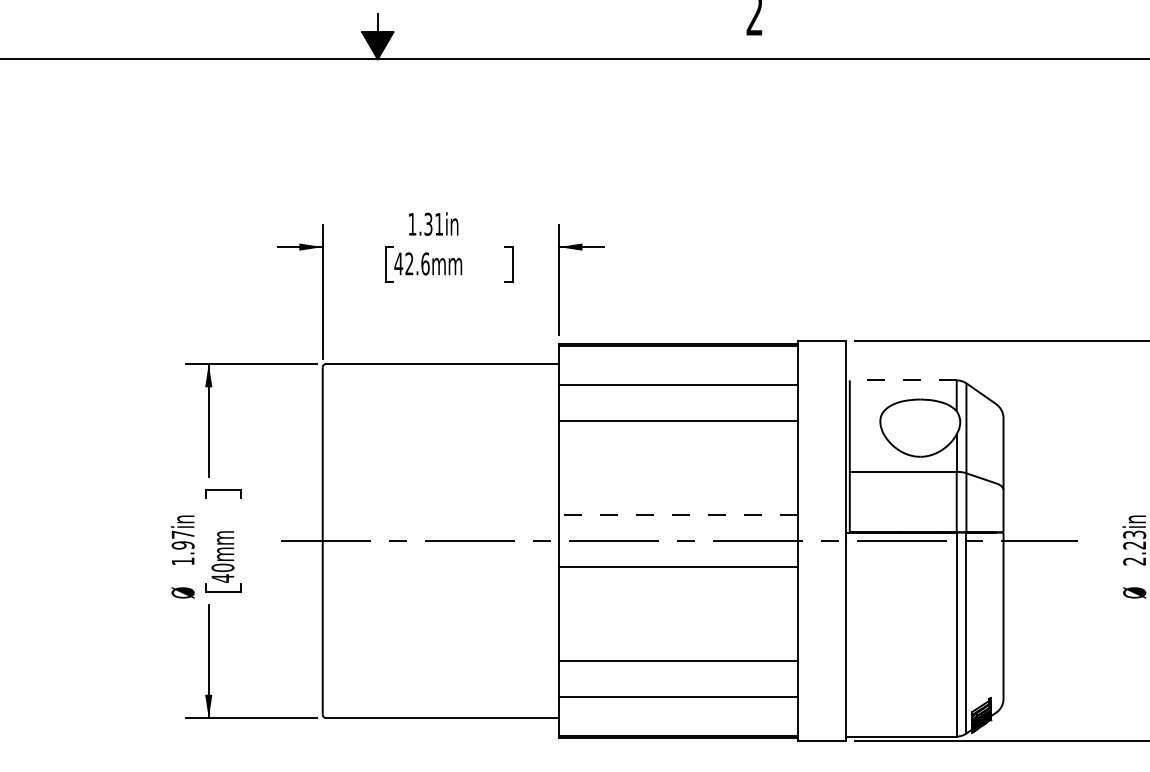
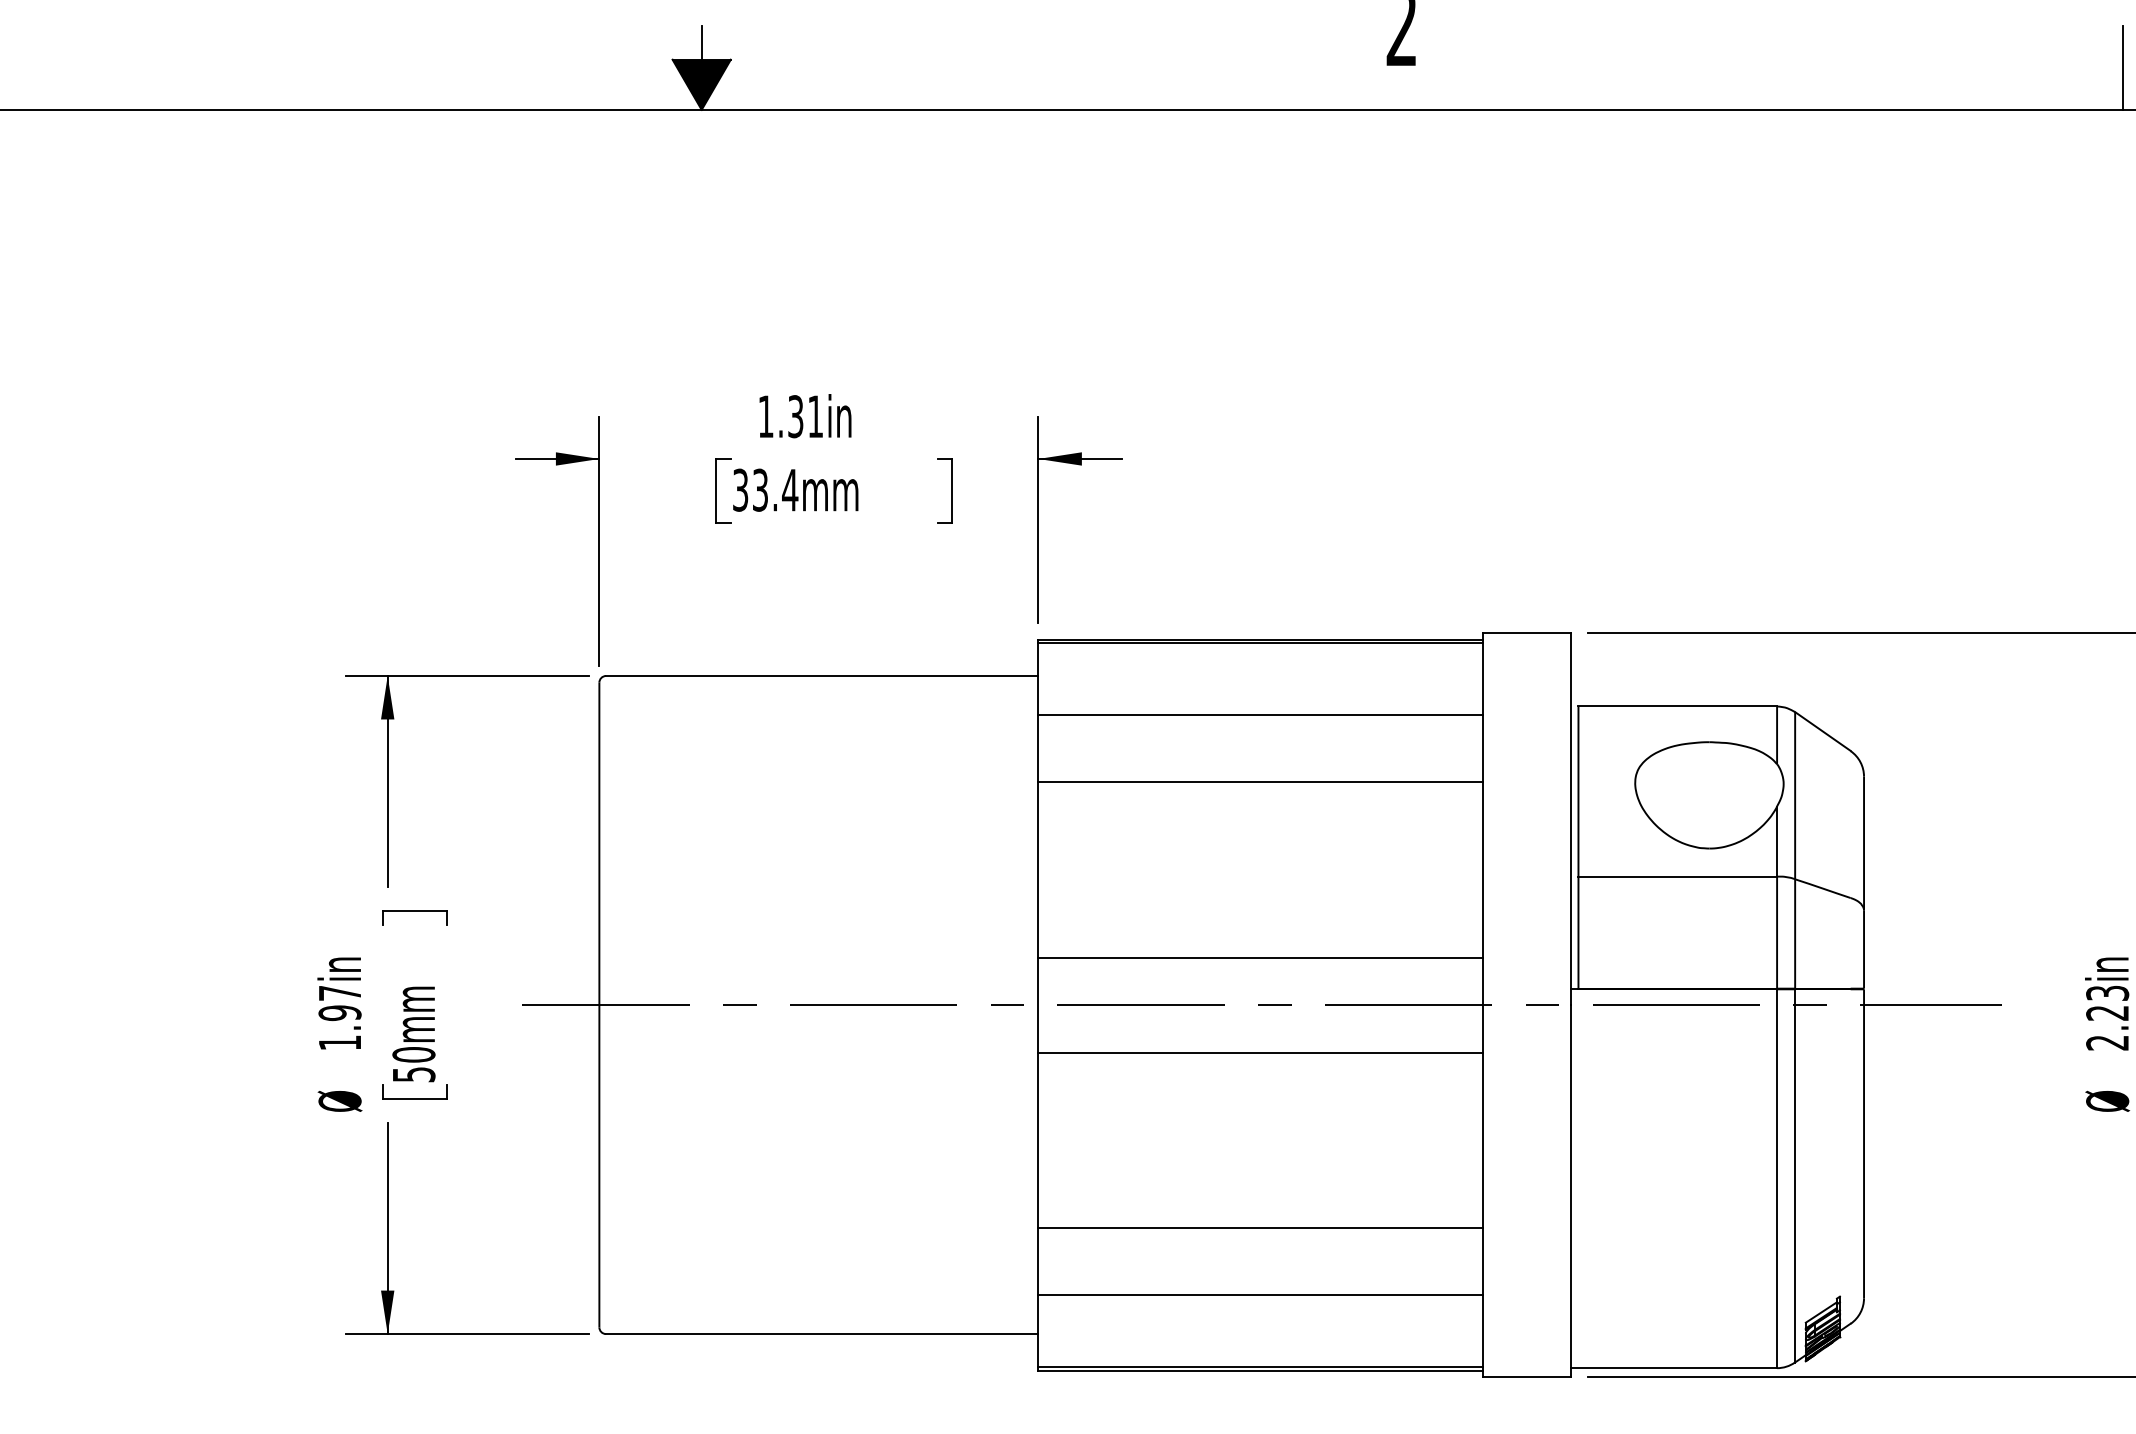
line: (1142, 36) -> (2122, 67), added
text: (411, 263) -> (764, 489), 42.6mm -> 33.4mm
line: (903, 380) -> (1678, 706), dashed -> solid
line: (678, 515) -> (1260, 957), dashed -> solid
text: (222, 578) -> (413, 1074), 40mm -> 50mm

